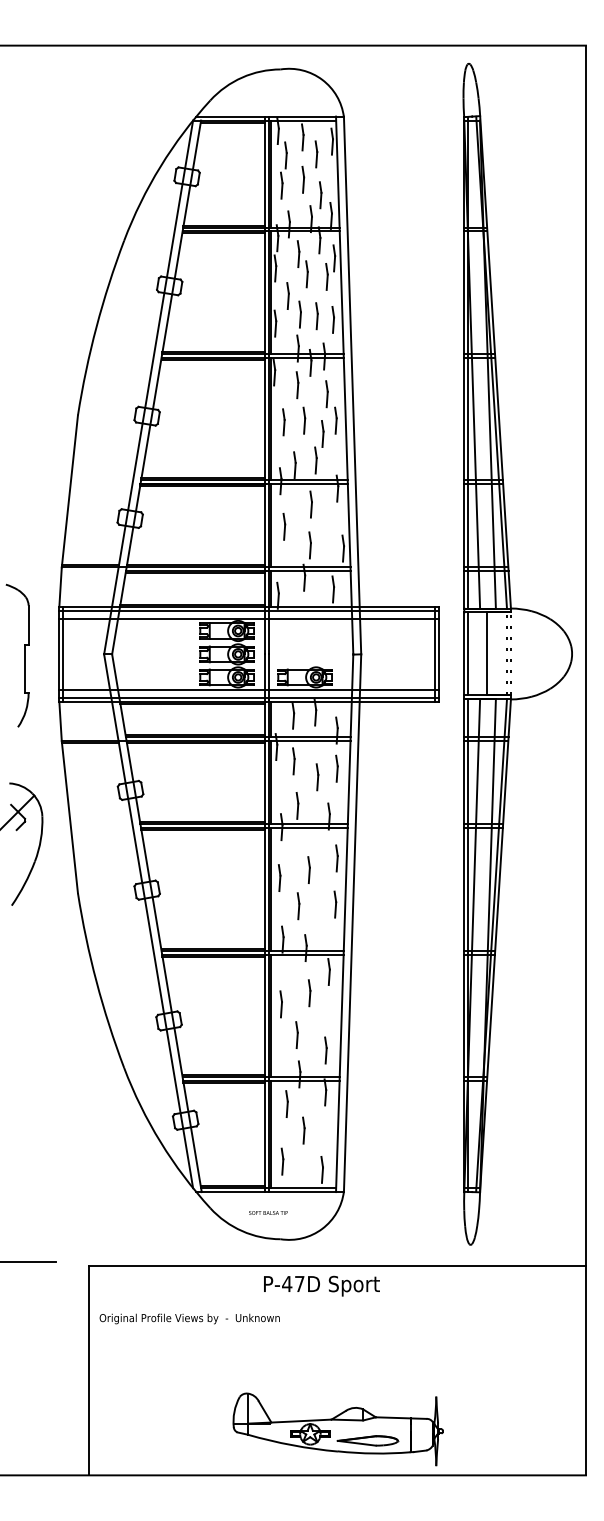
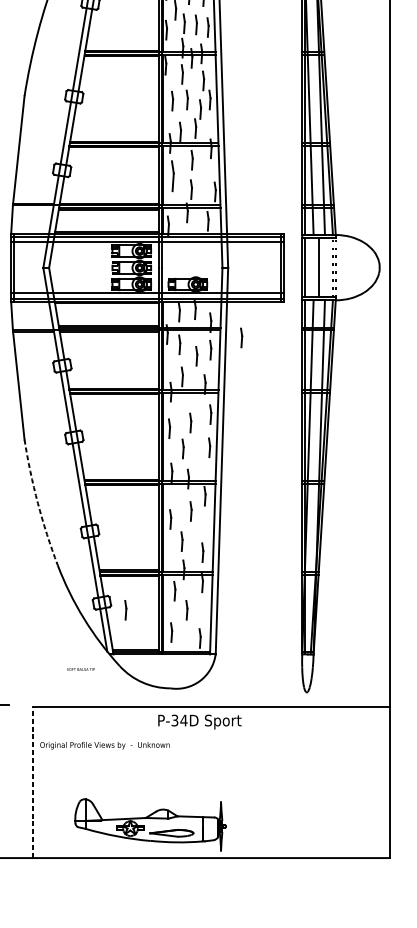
part: (284, 526) -> (173, 176), size x1.6
line: (379, 751) -> (241, 337), added
arc: (96, 981) -> (37, 503), solid -> dashed
line: (218, 1130) -> (125, 610), added
text: (268, 1212) -> (81, 669), moved
text: (293, 1283) -> (179, 720), P-47D -> P-34D
line: (89, 1370) -> (32, 782), solid -> dashed
part: (337, 1429) -> (150, 825), moved

